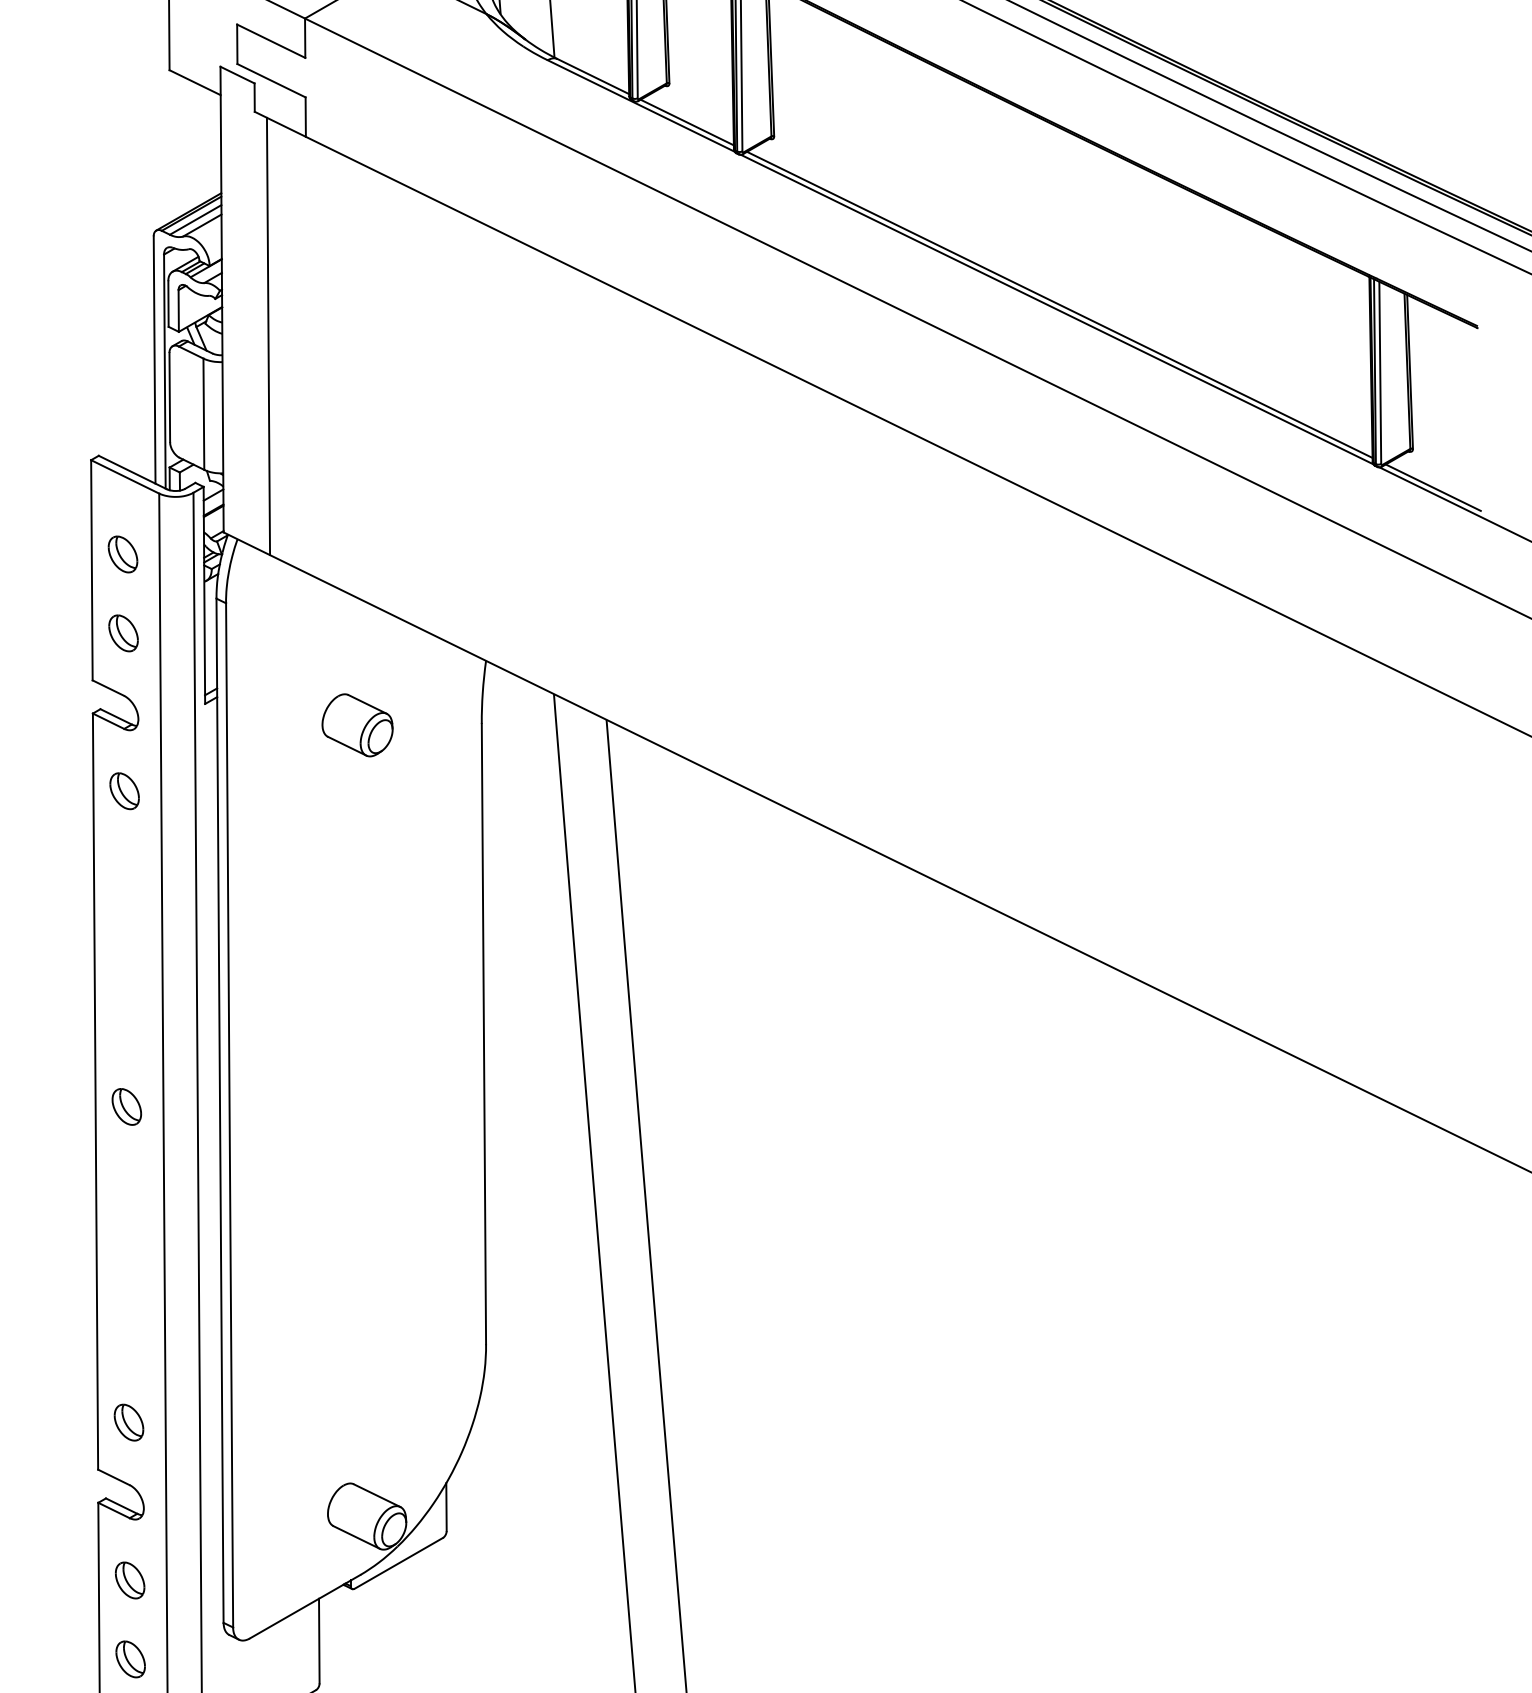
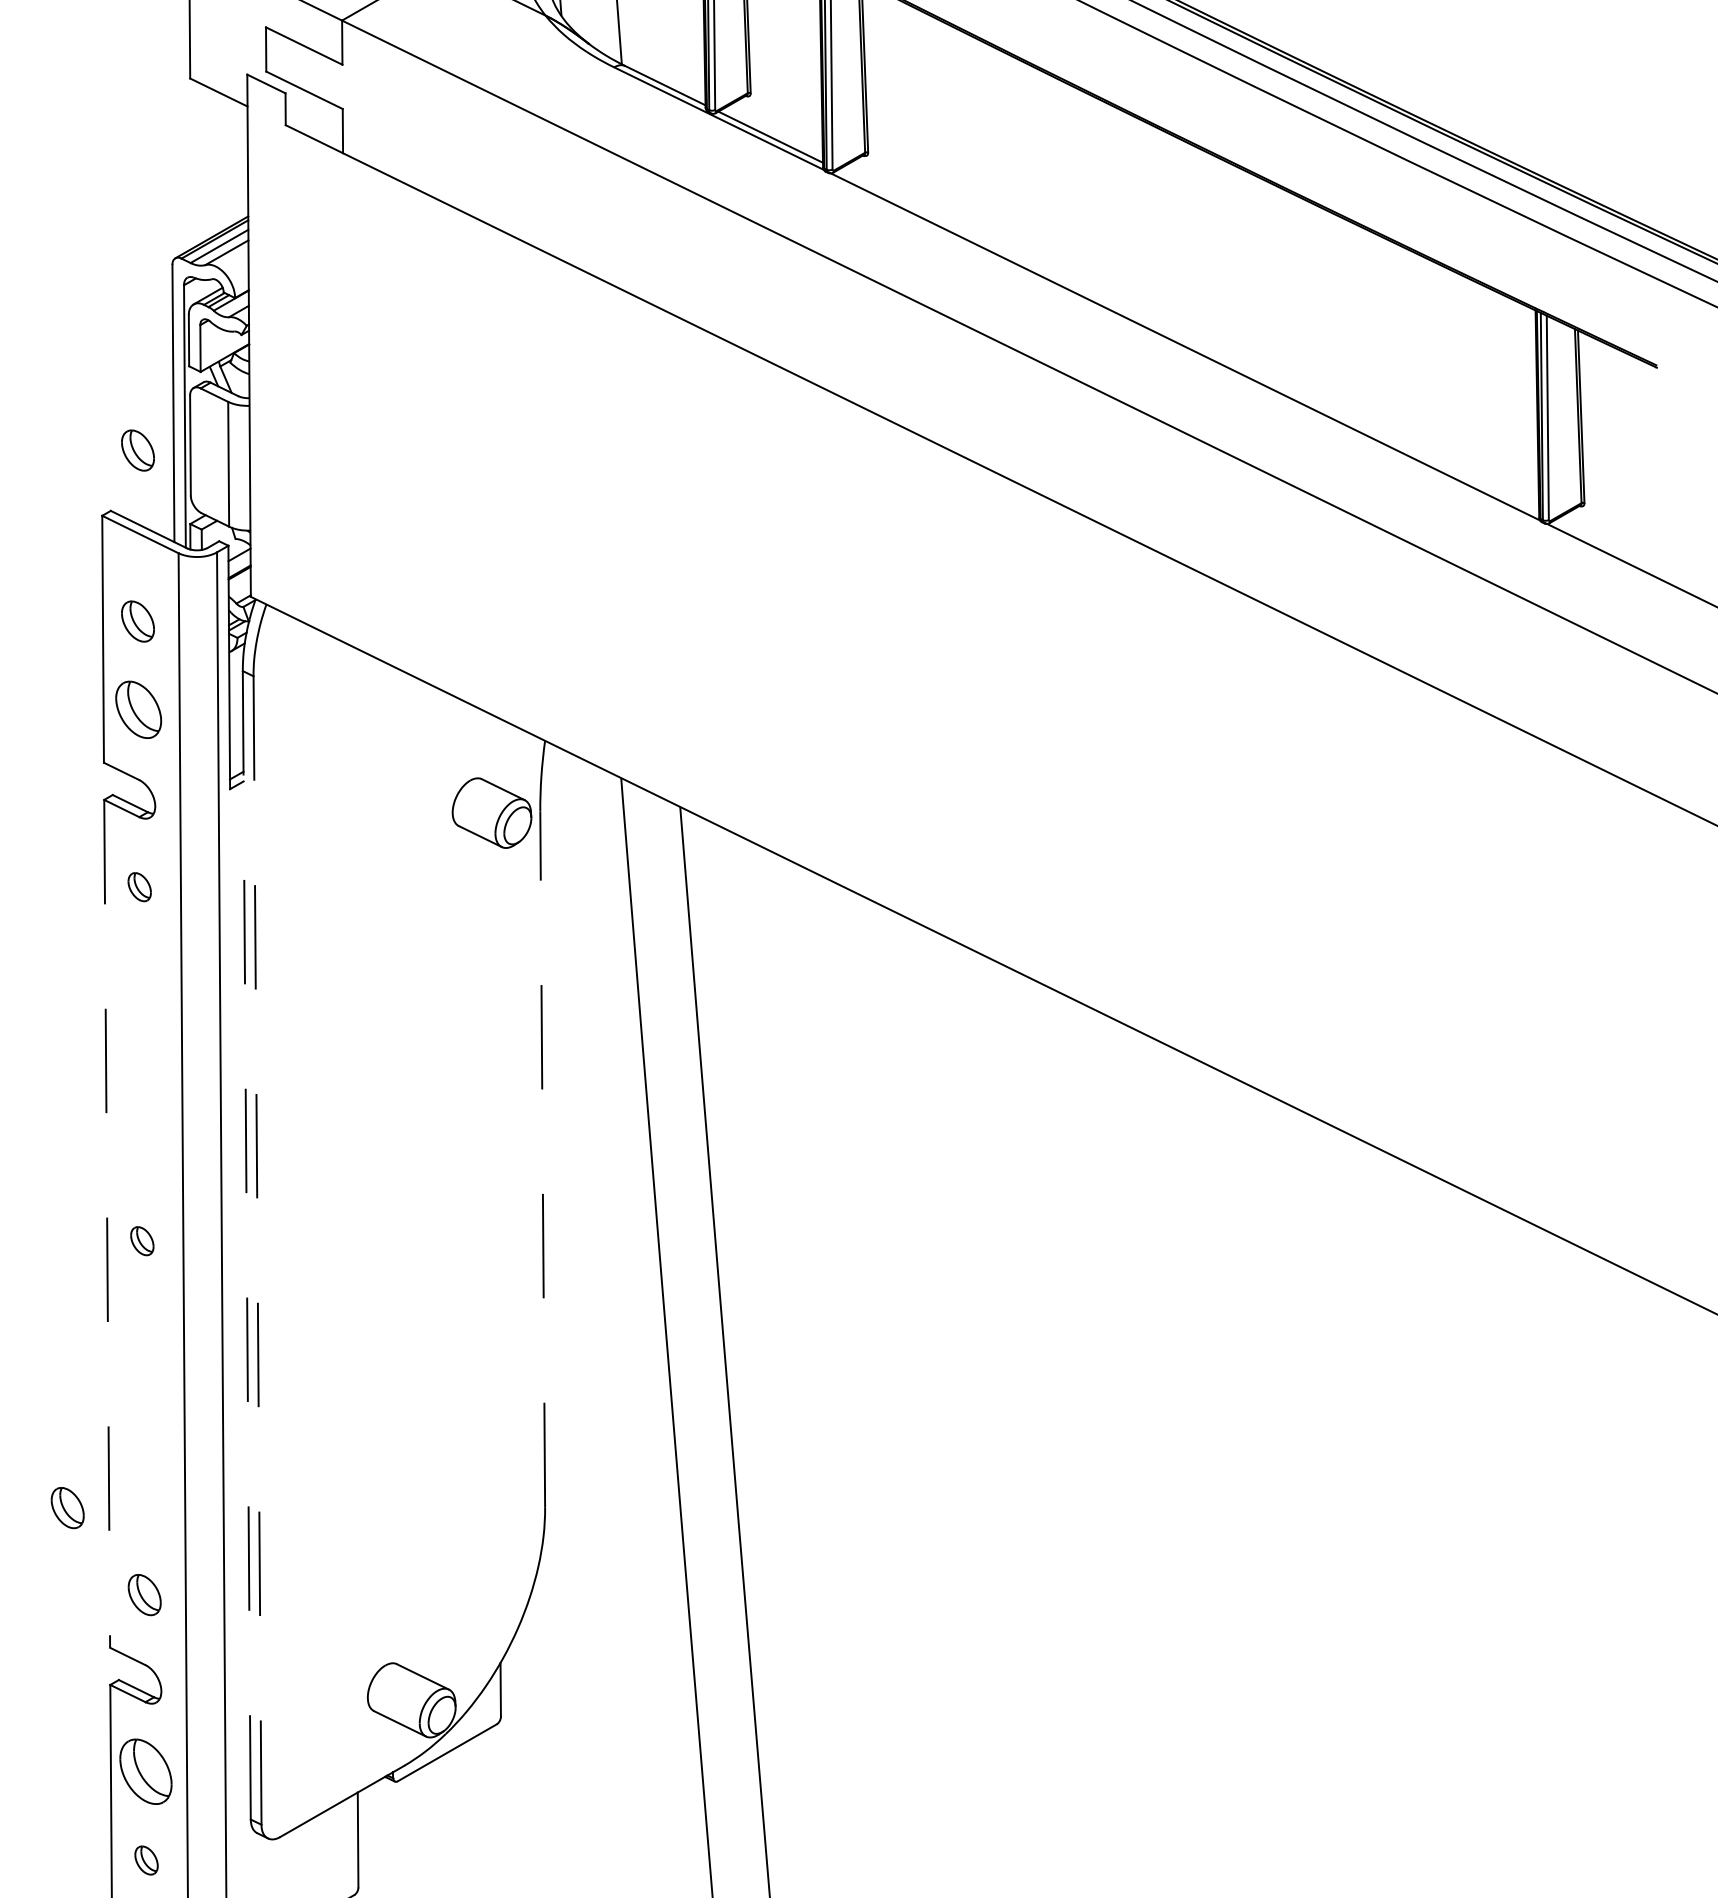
line: (1059, 304) -> (1188, 341), removed
line: (267, 335) -> (300, 376), removed
part: (122, 401) -> (137, 450), added
line: (1432, 487) -> (1606, 546), removed
part: (123, 633) -> (138, 710), size x1.4
part: (357, 724) -> (491, 812), moved
part: (124, 791) -> (139, 887), size x0.7
line: (483, 1034) -> (542, 1159), solid -> dashed
line: (95, 1091) -> (107, 1223), solid -> dashed
part: (127, 1107) -> (142, 1241), size x0.7
line: (219, 1110) -> (246, 1245), solid -> dashed
line: (229, 1116) -> (257, 1251), solid -> dashed
part: (60, 1345) -> (67, 1508), added
part: (129, 1580) -> (145, 1772), size x1.6
part: (130, 1659) -> (146, 1860), size x0.7

